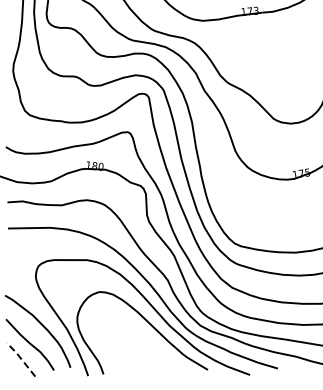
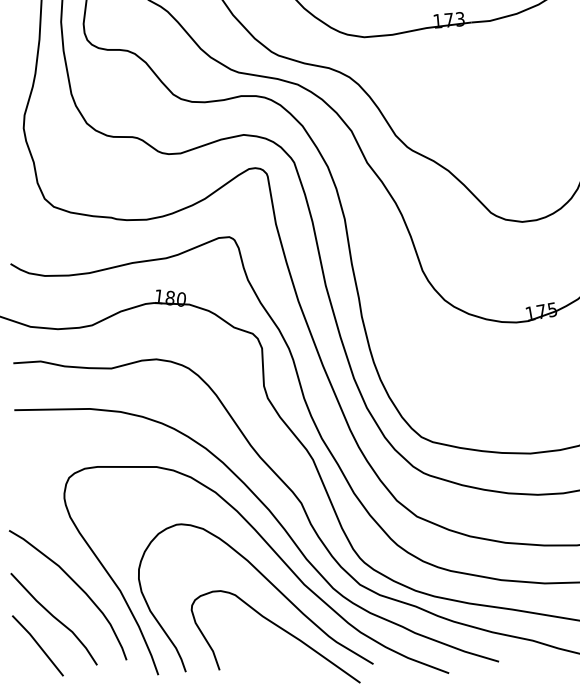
curve: (155, 350) -> (279, 629), added
line: (21, 358) -> (38, 643), dashed -> solid

